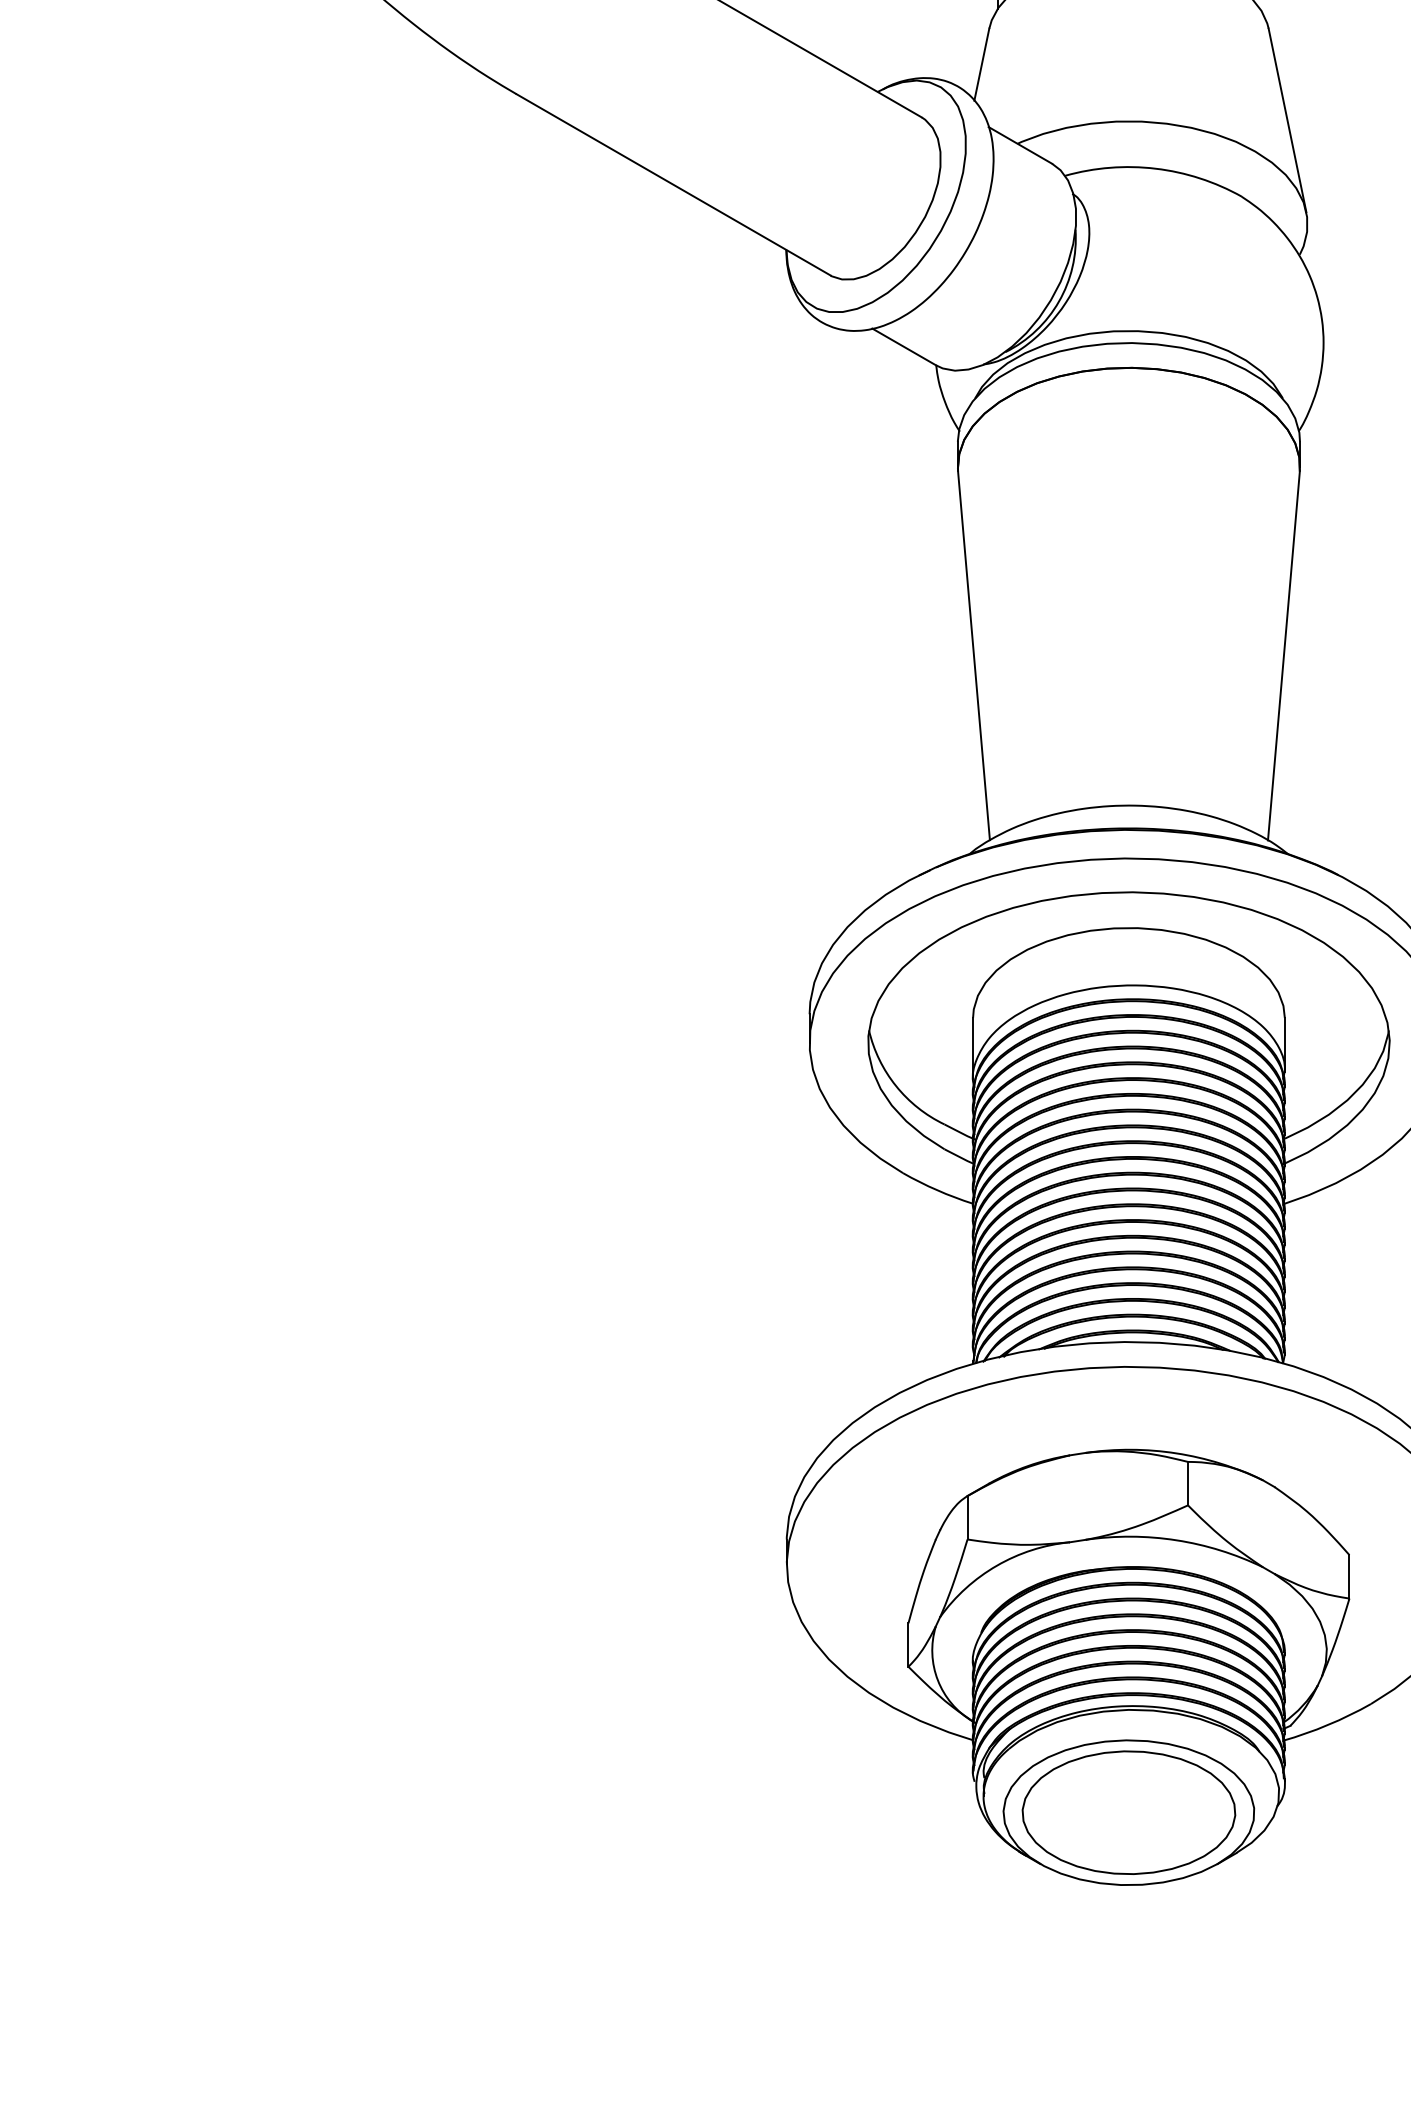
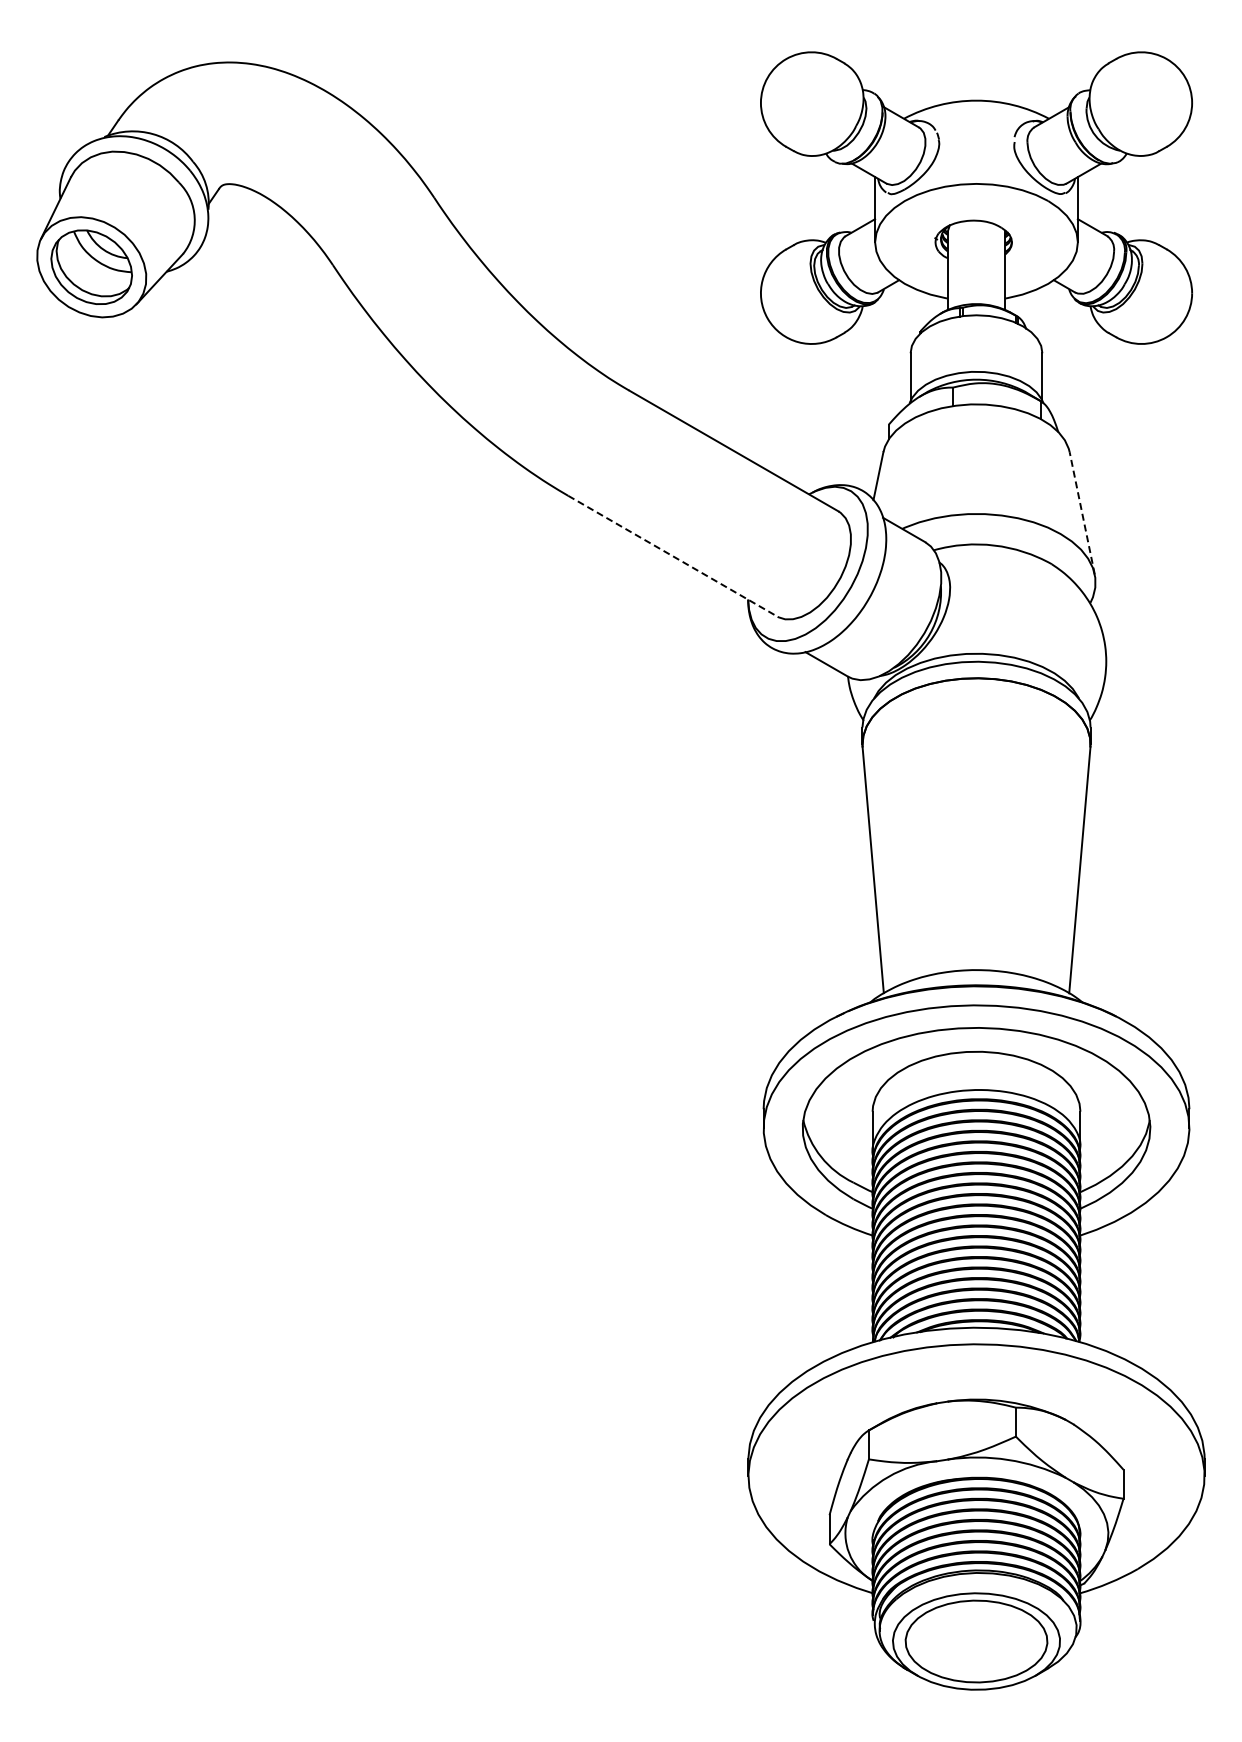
line: (1287, 119) -> (1082, 512), solid -> dashed
line: (672, 185) -> (672, 556), solid -> dashed

